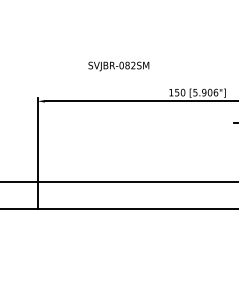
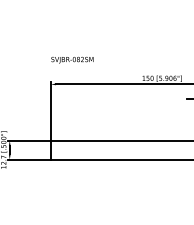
text: (118, 65) -> (72, 59), moved

